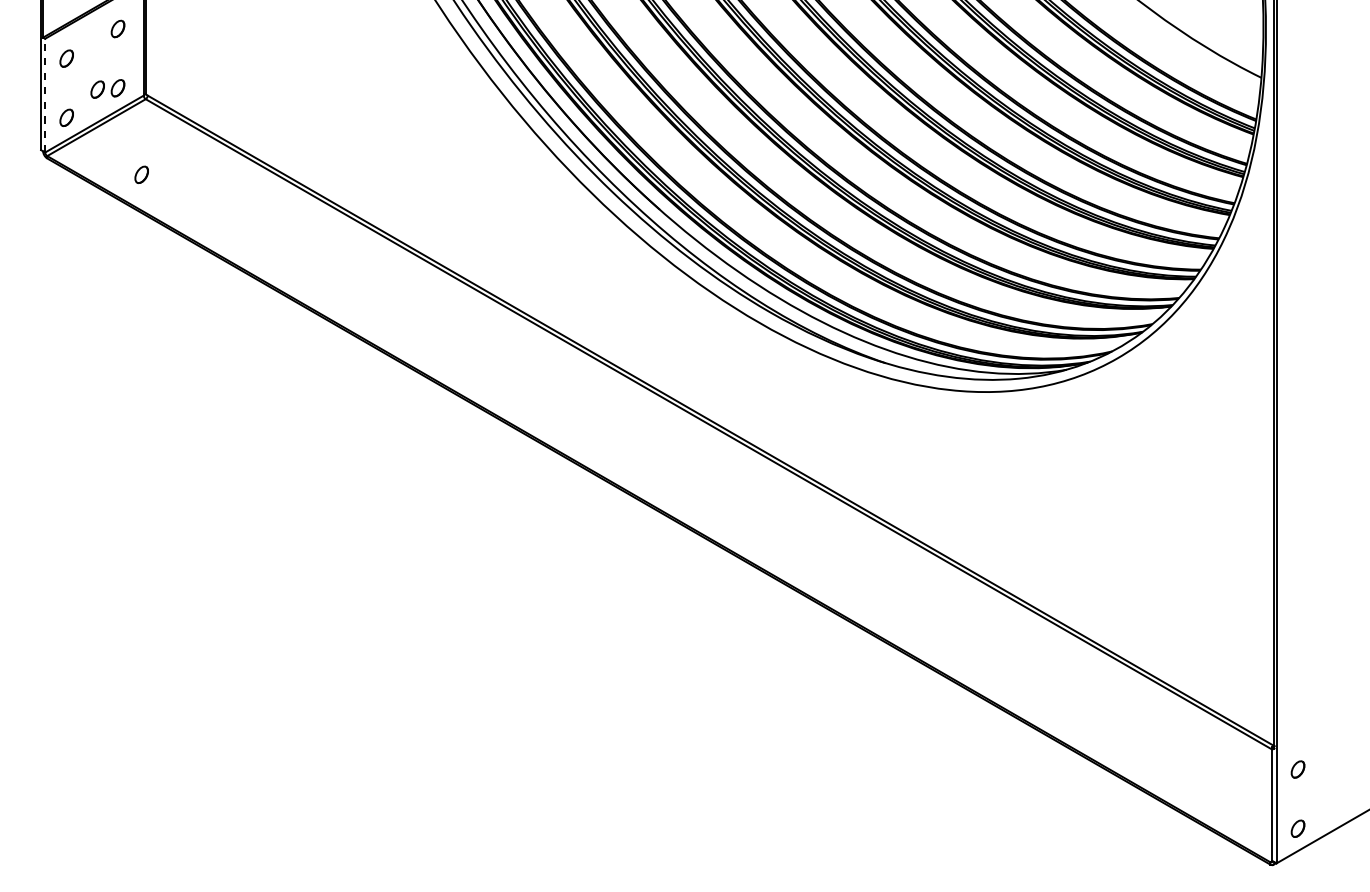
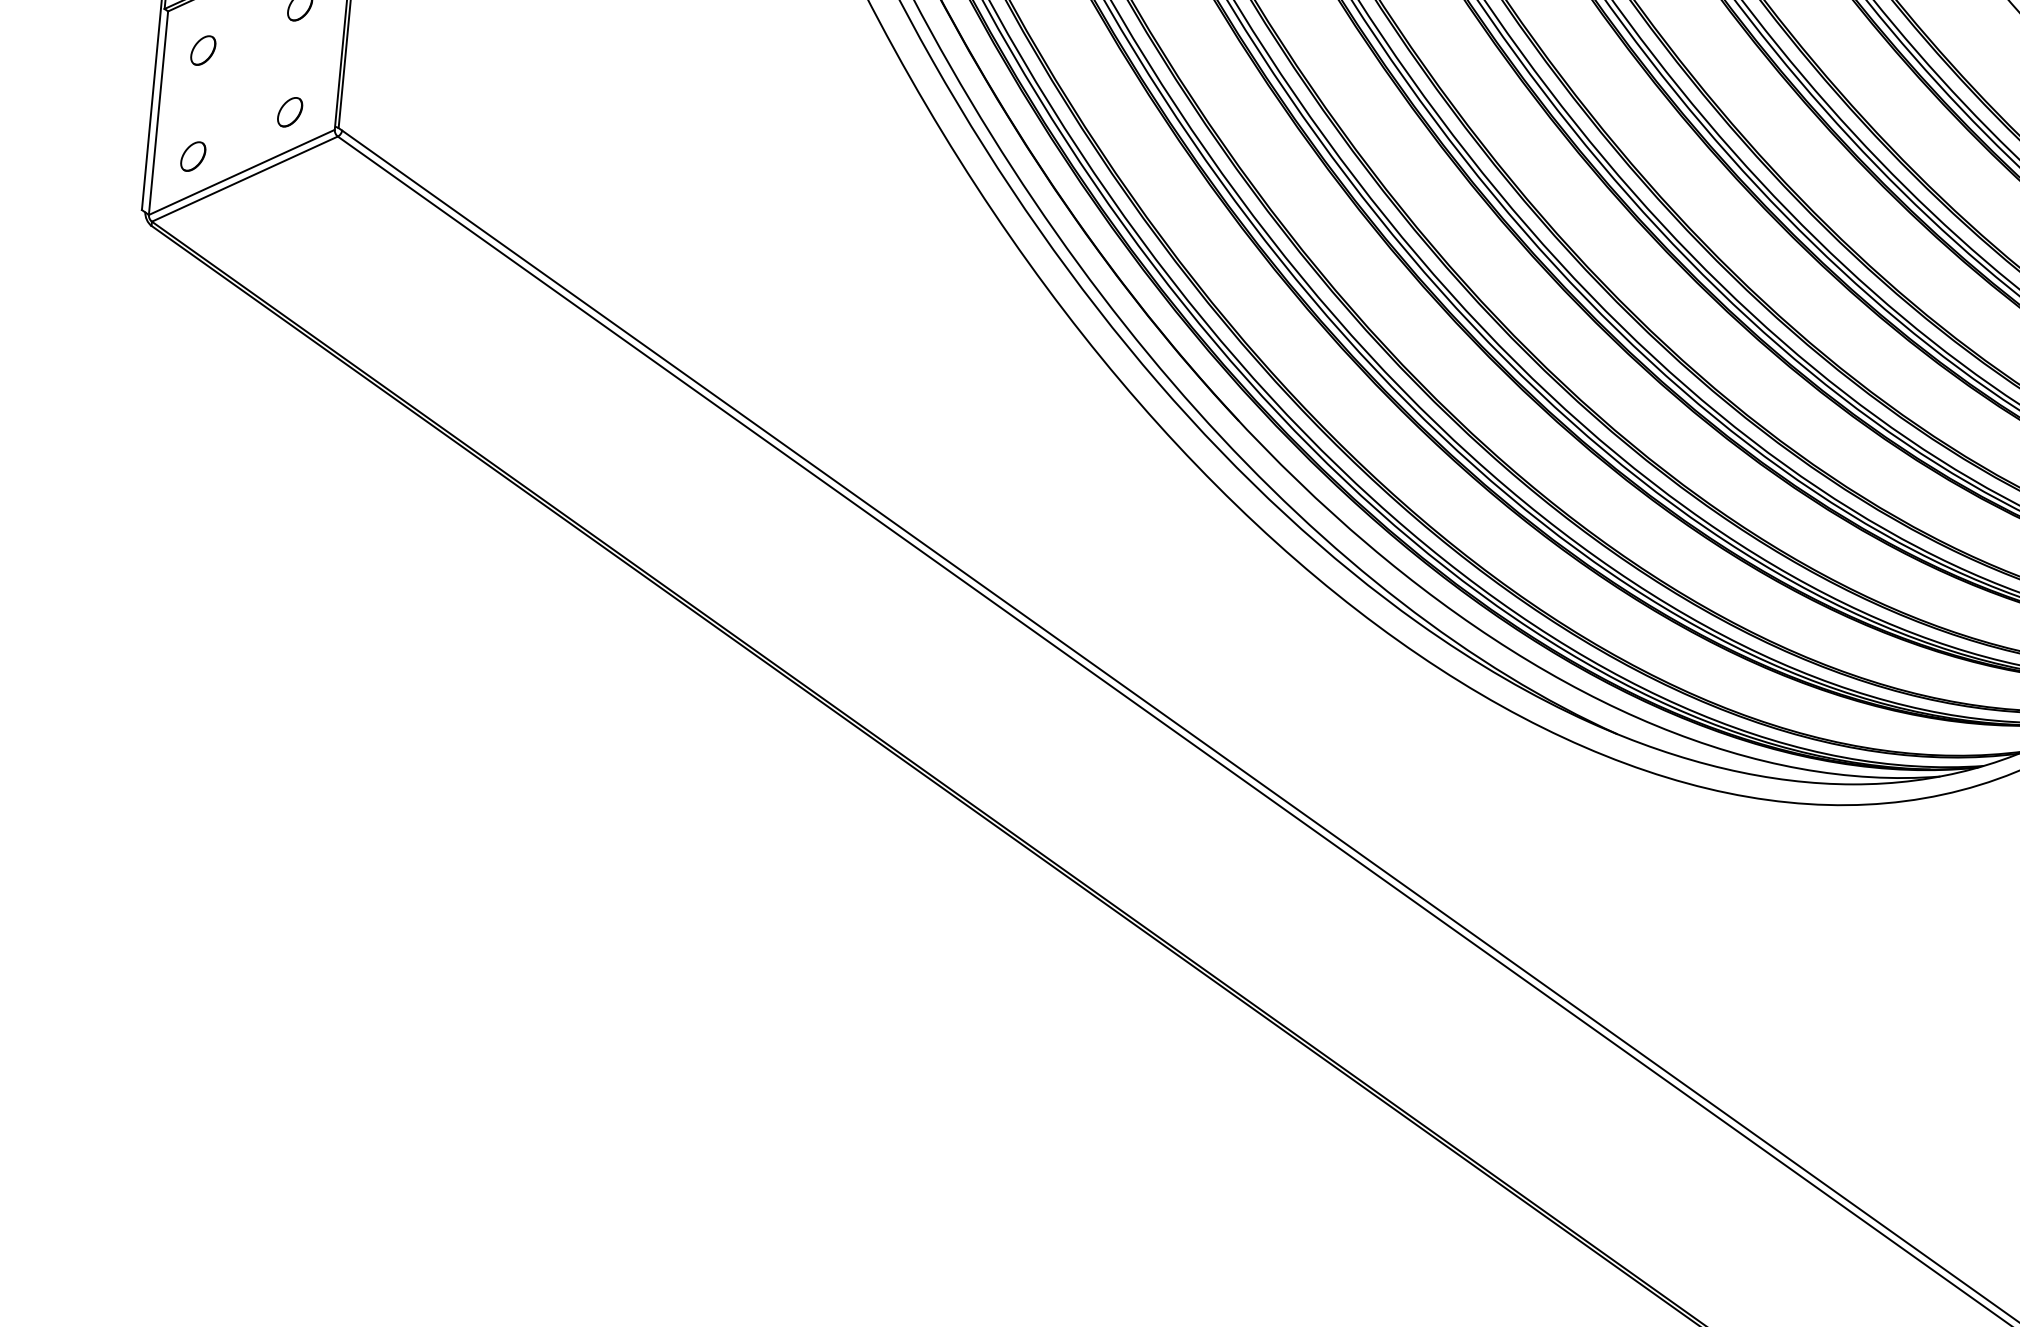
part: (97, 89) -> (253, 111), removed
line: (45, 95) -> (159, 112), dashed -> solid
part: (141, 174) -> (317, 270), removed

